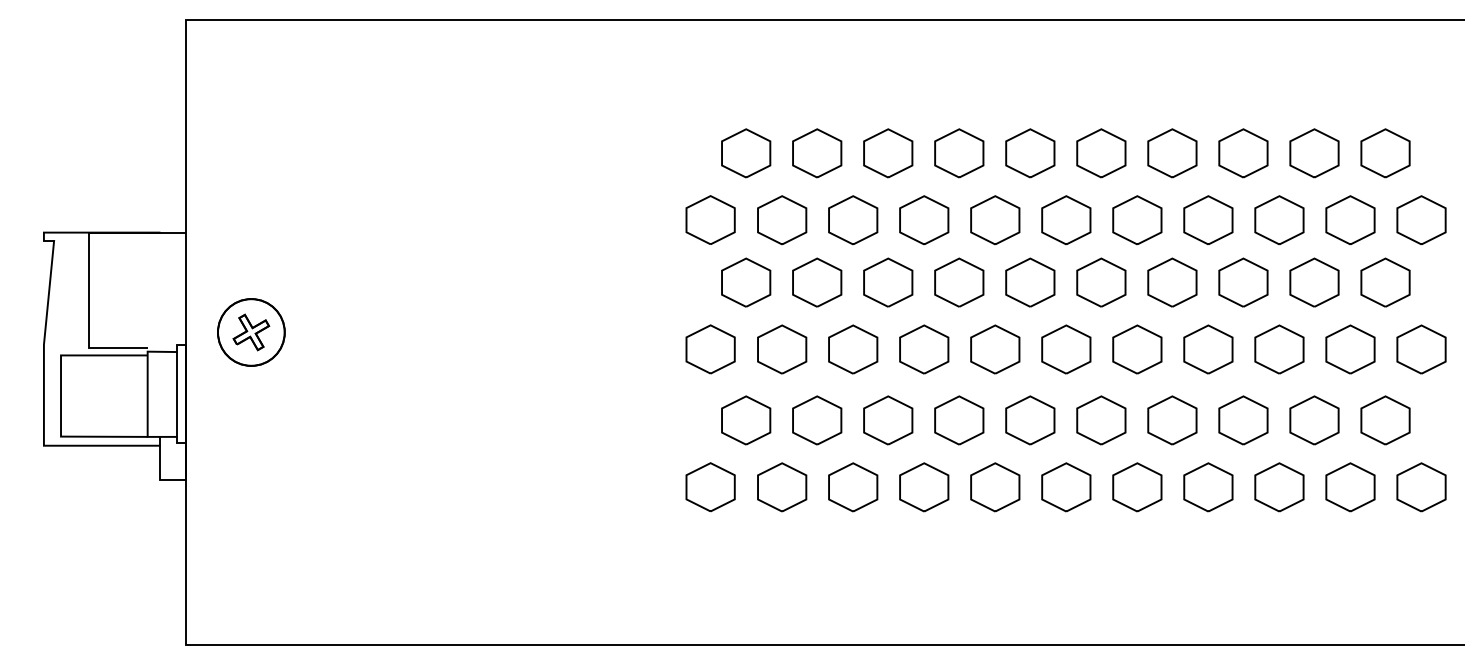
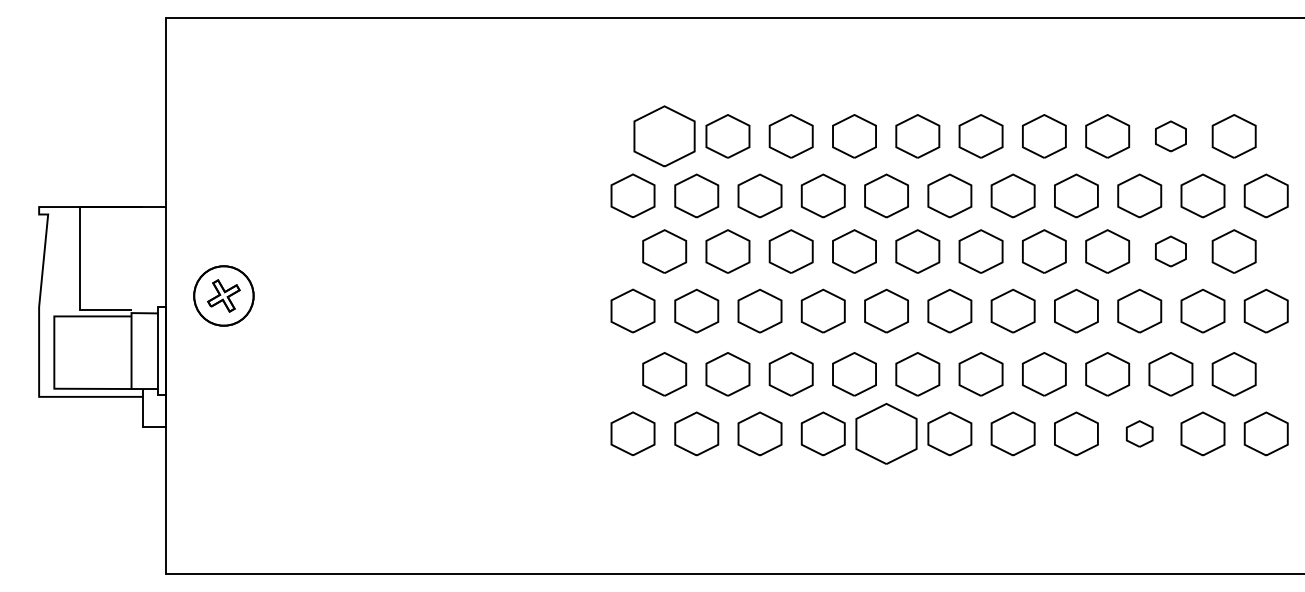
part: (746, 153) -> (664, 136), size x1.4
part: (1314, 153) -> (1170, 136), size x0.7
part: (1314, 282) -> (1170, 251), size x0.7
part: (995, 487) -> (886, 434), size x1.4
part: (1279, 487) -> (1139, 434), size x0.6

